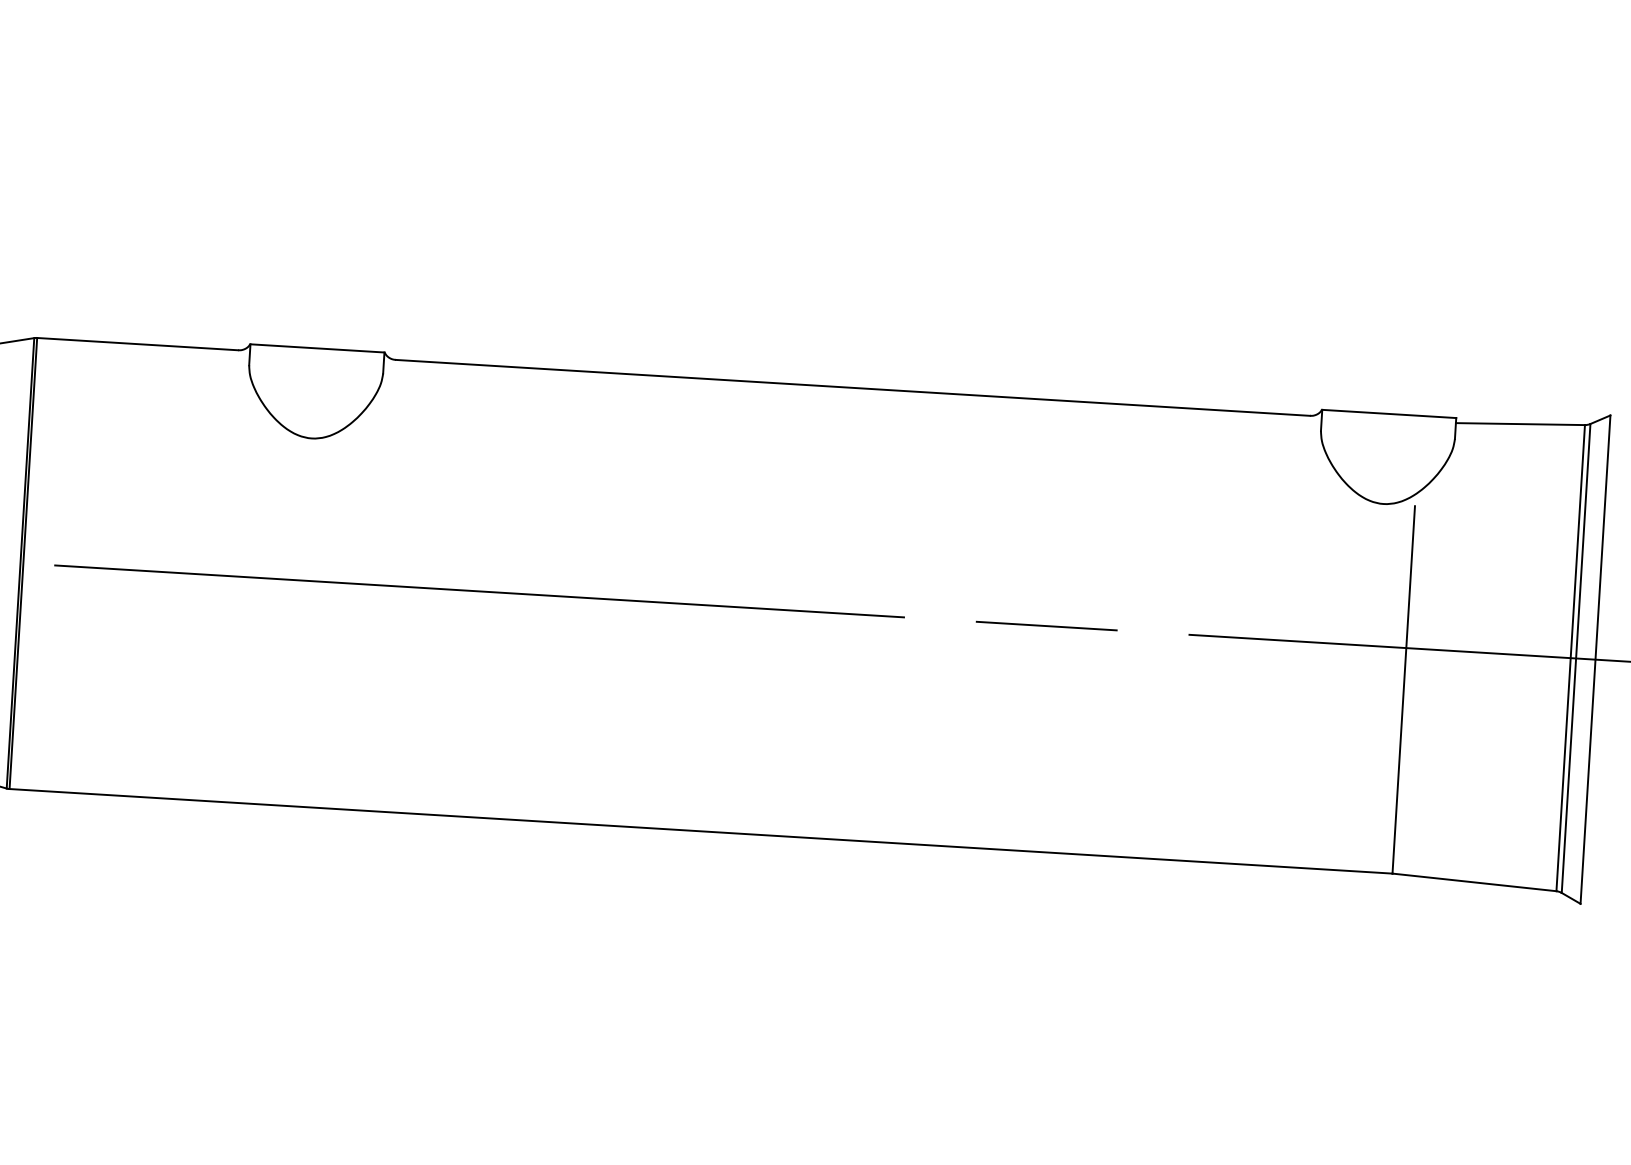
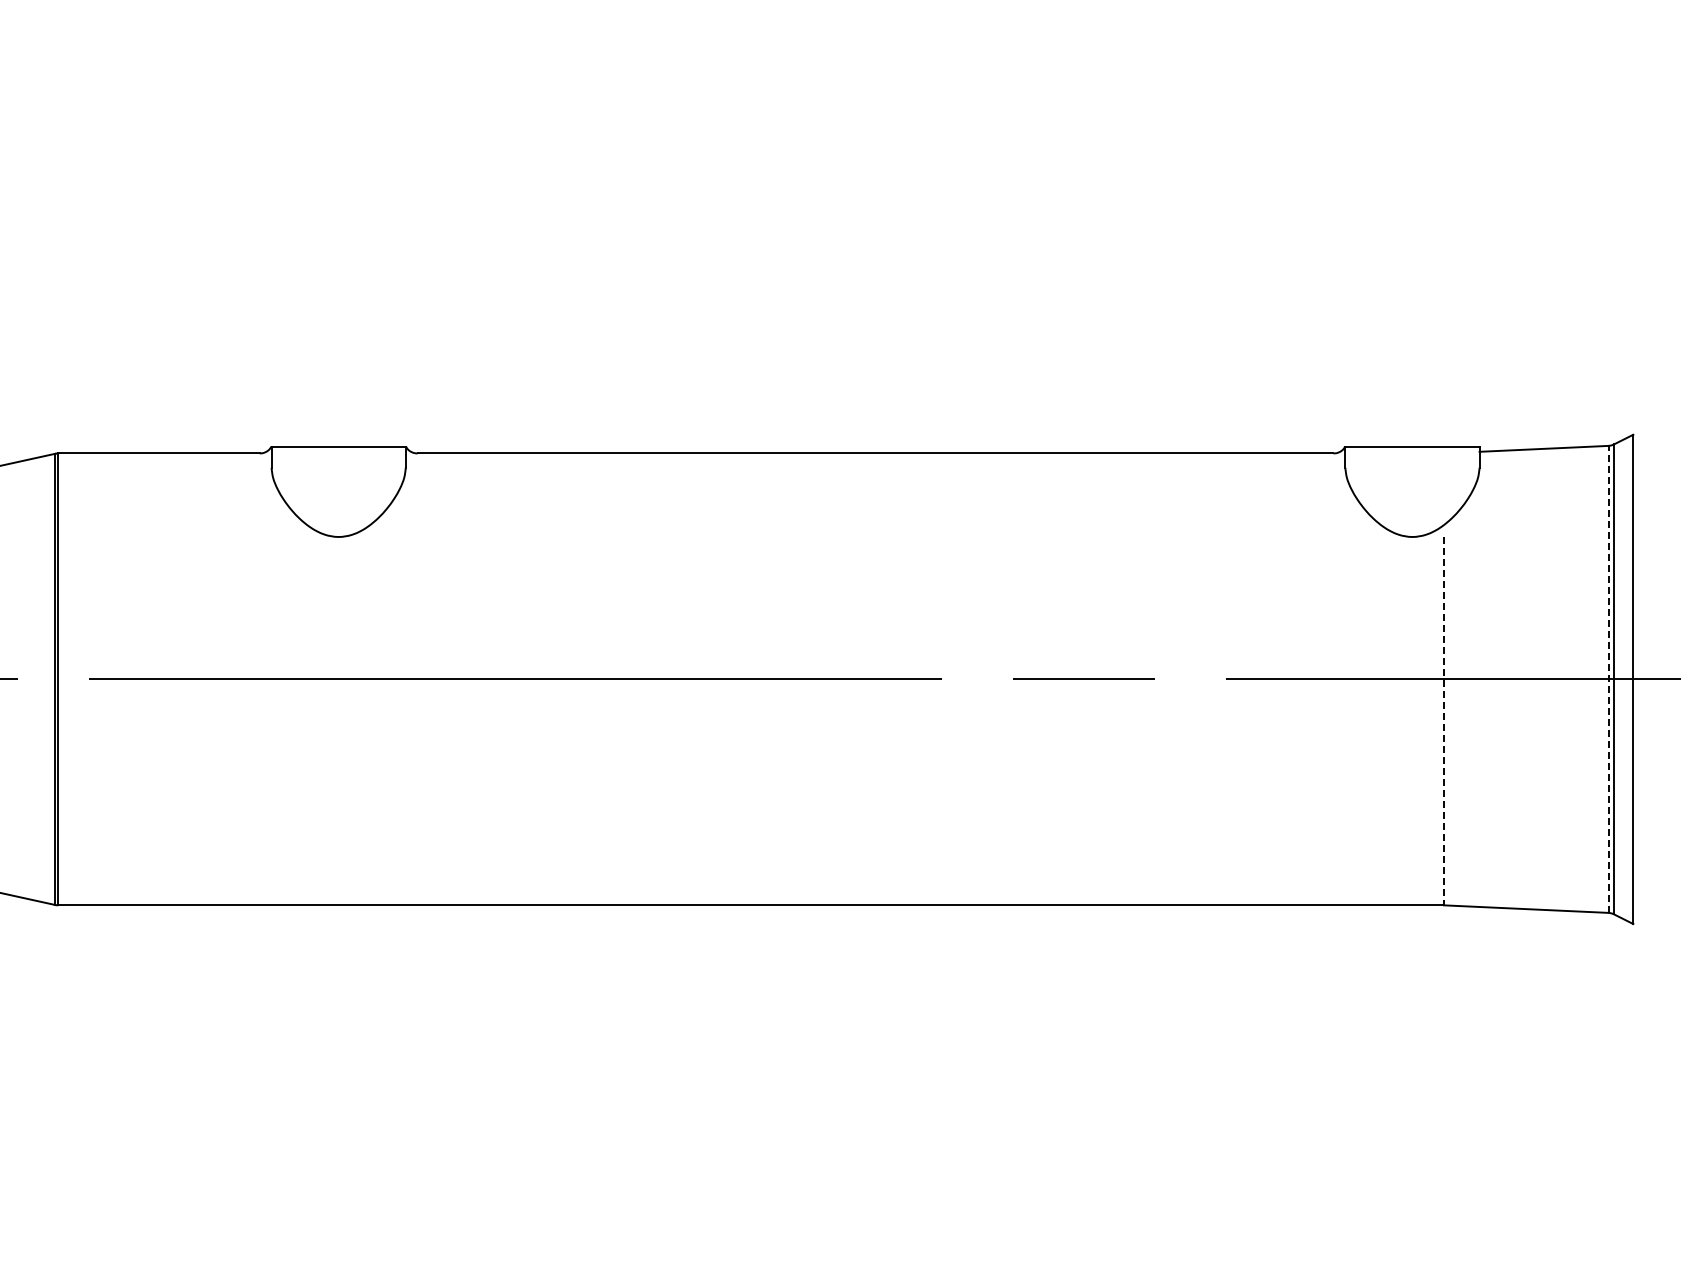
line: (1570, 657) -> (1608, 678), solid -> dashed
line: (1403, 690) -> (1443, 721), solid -> dashed

